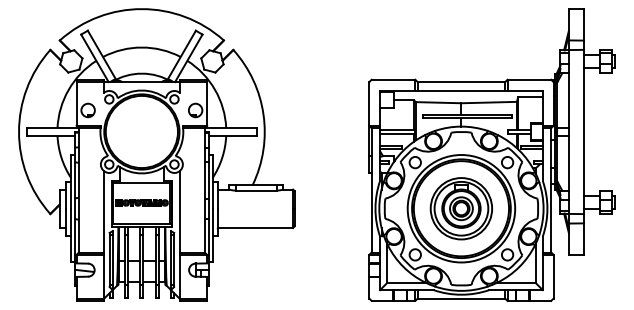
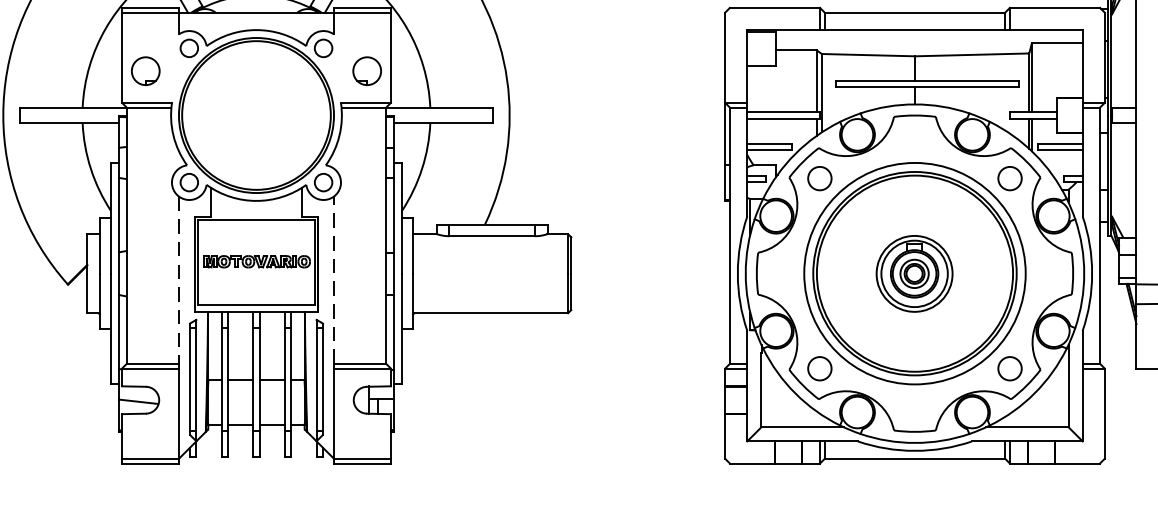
part: (460, 208) -> (913, 273), size x0.6
line: (104, 211) -> (179, 279), solid -> dashed
line: (179, 211) -> (333, 279), solid -> dashed

